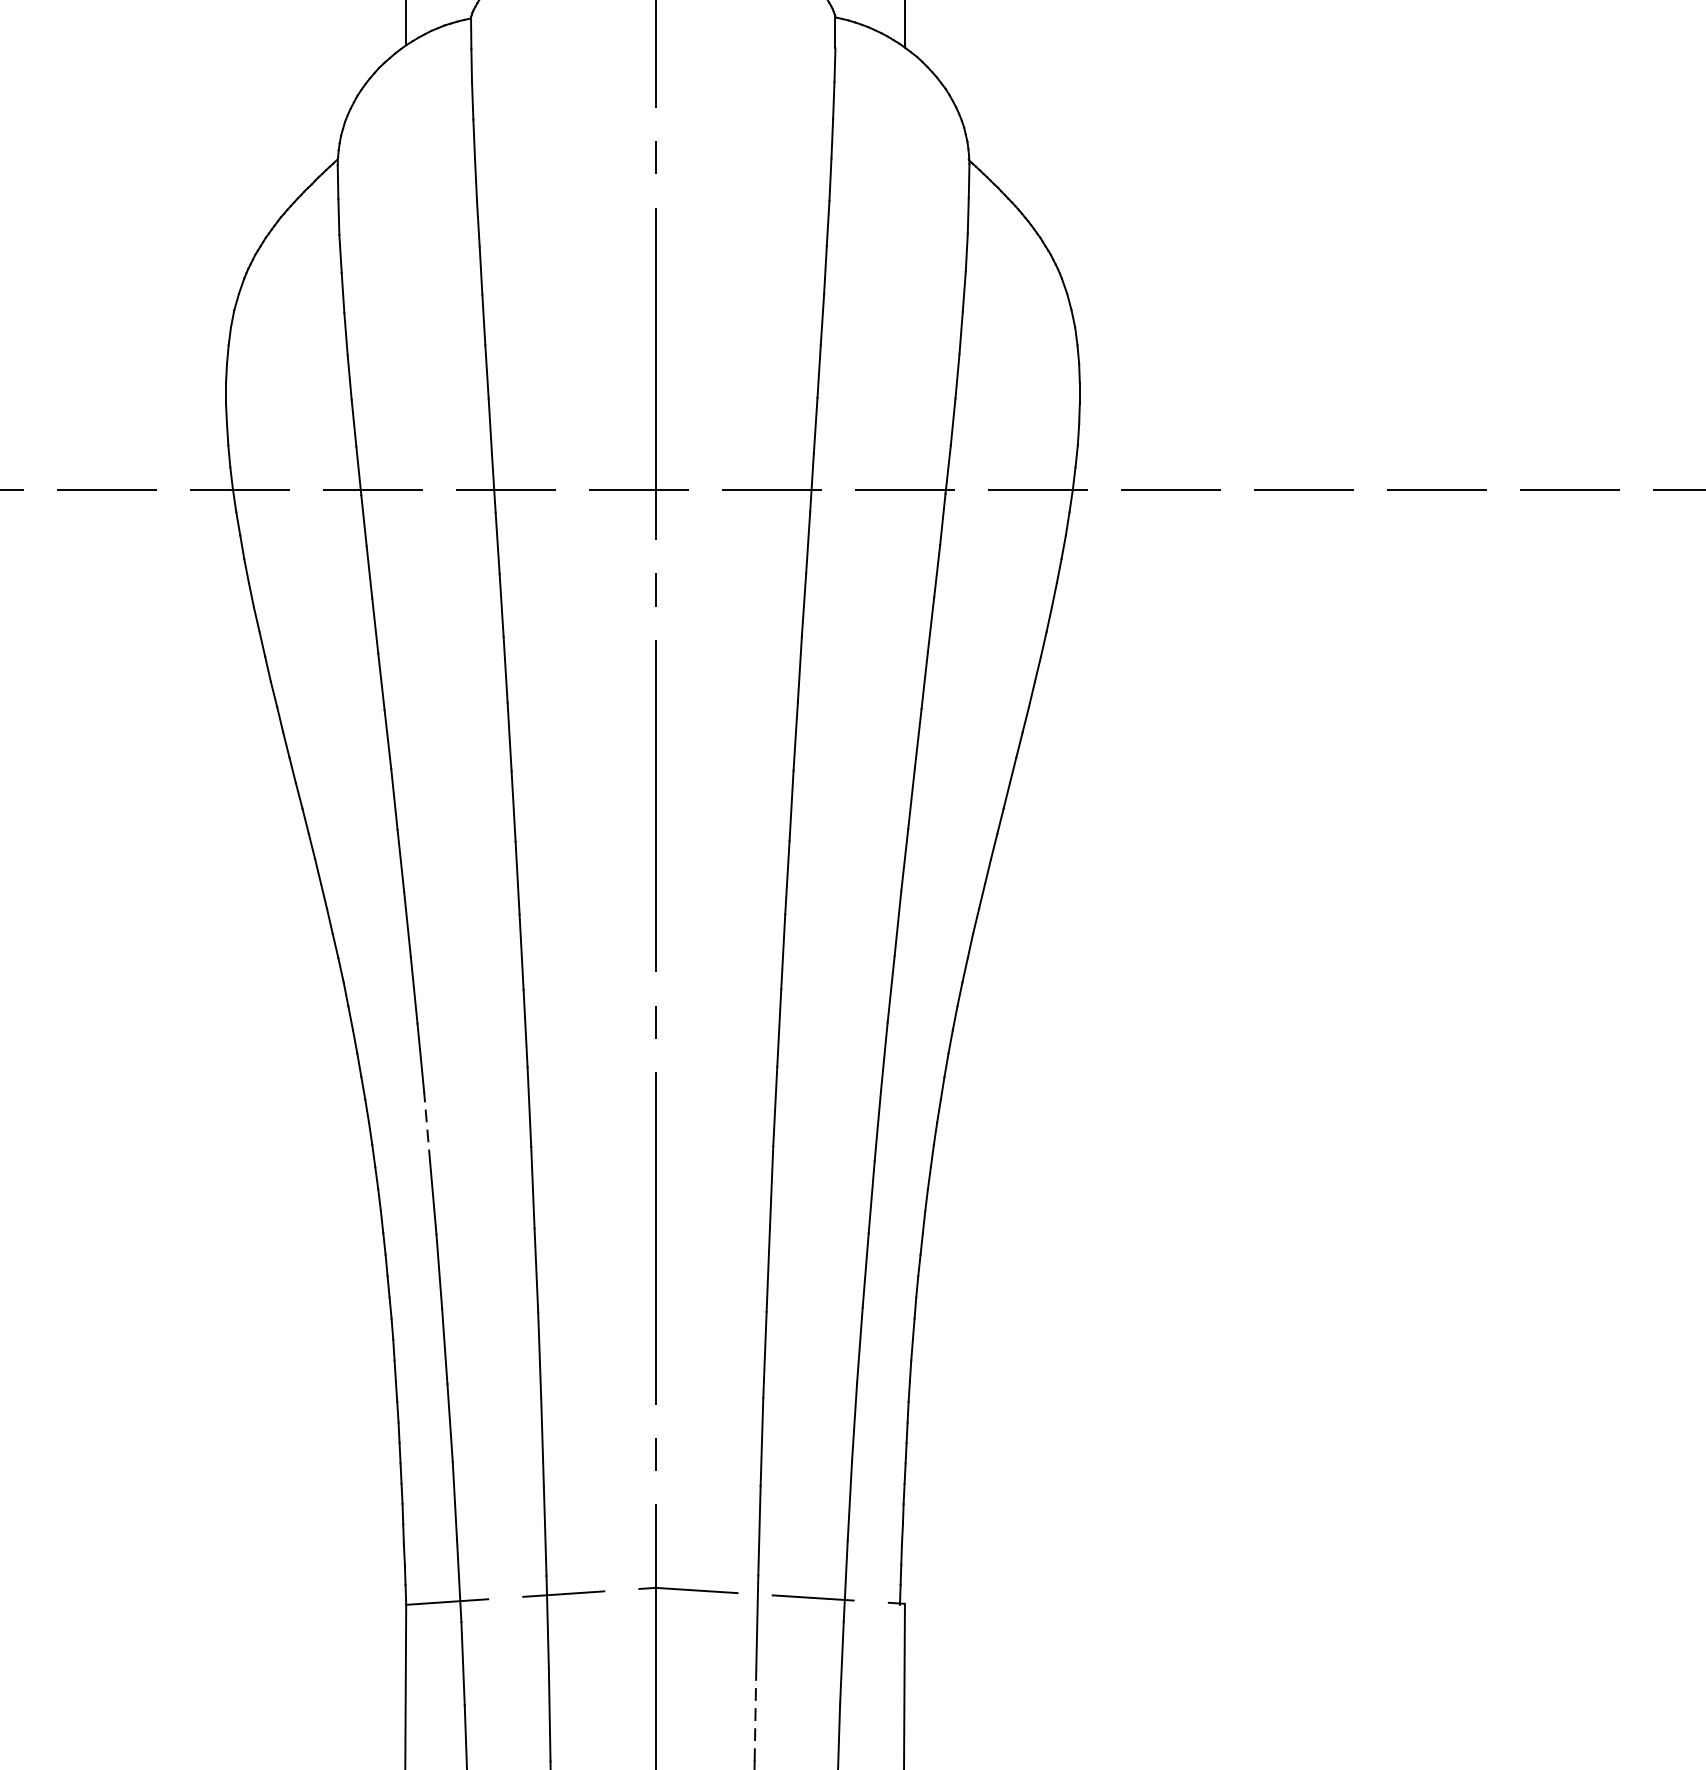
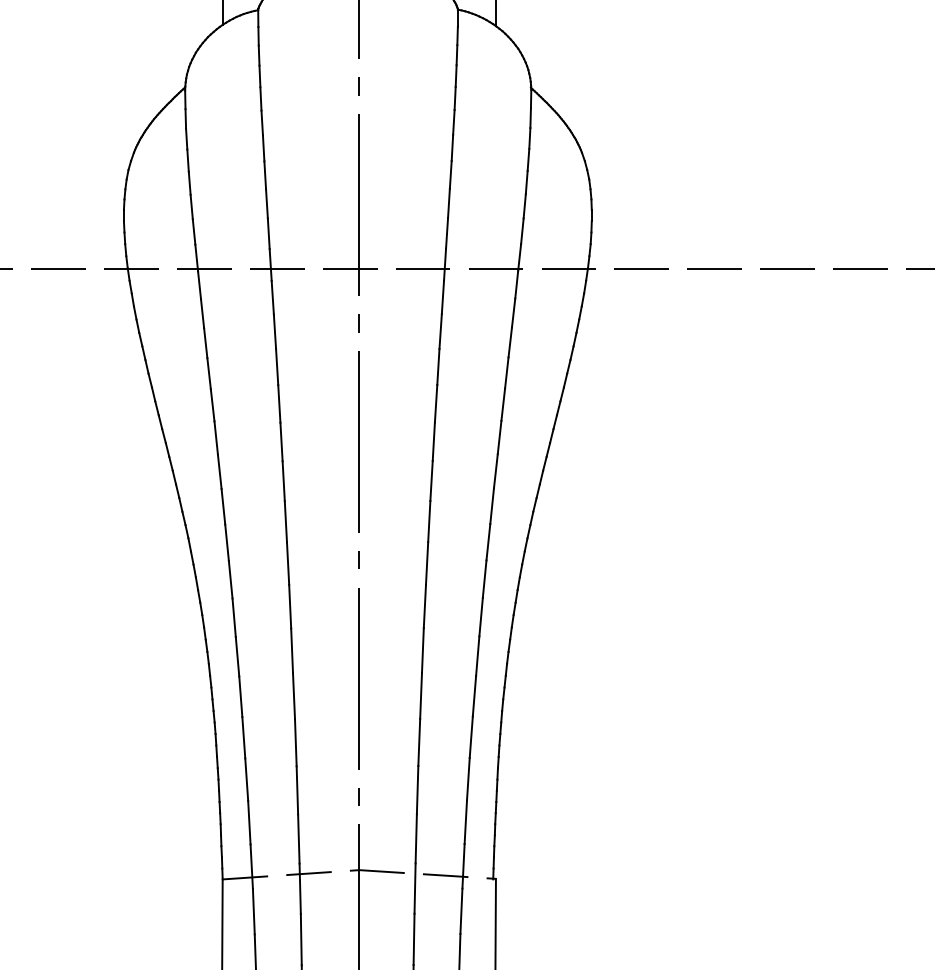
line: (427, 1126) -> (234, 617), dashed -> solid
line: (756, 1714) -> (414, 939), dashed -> solid

